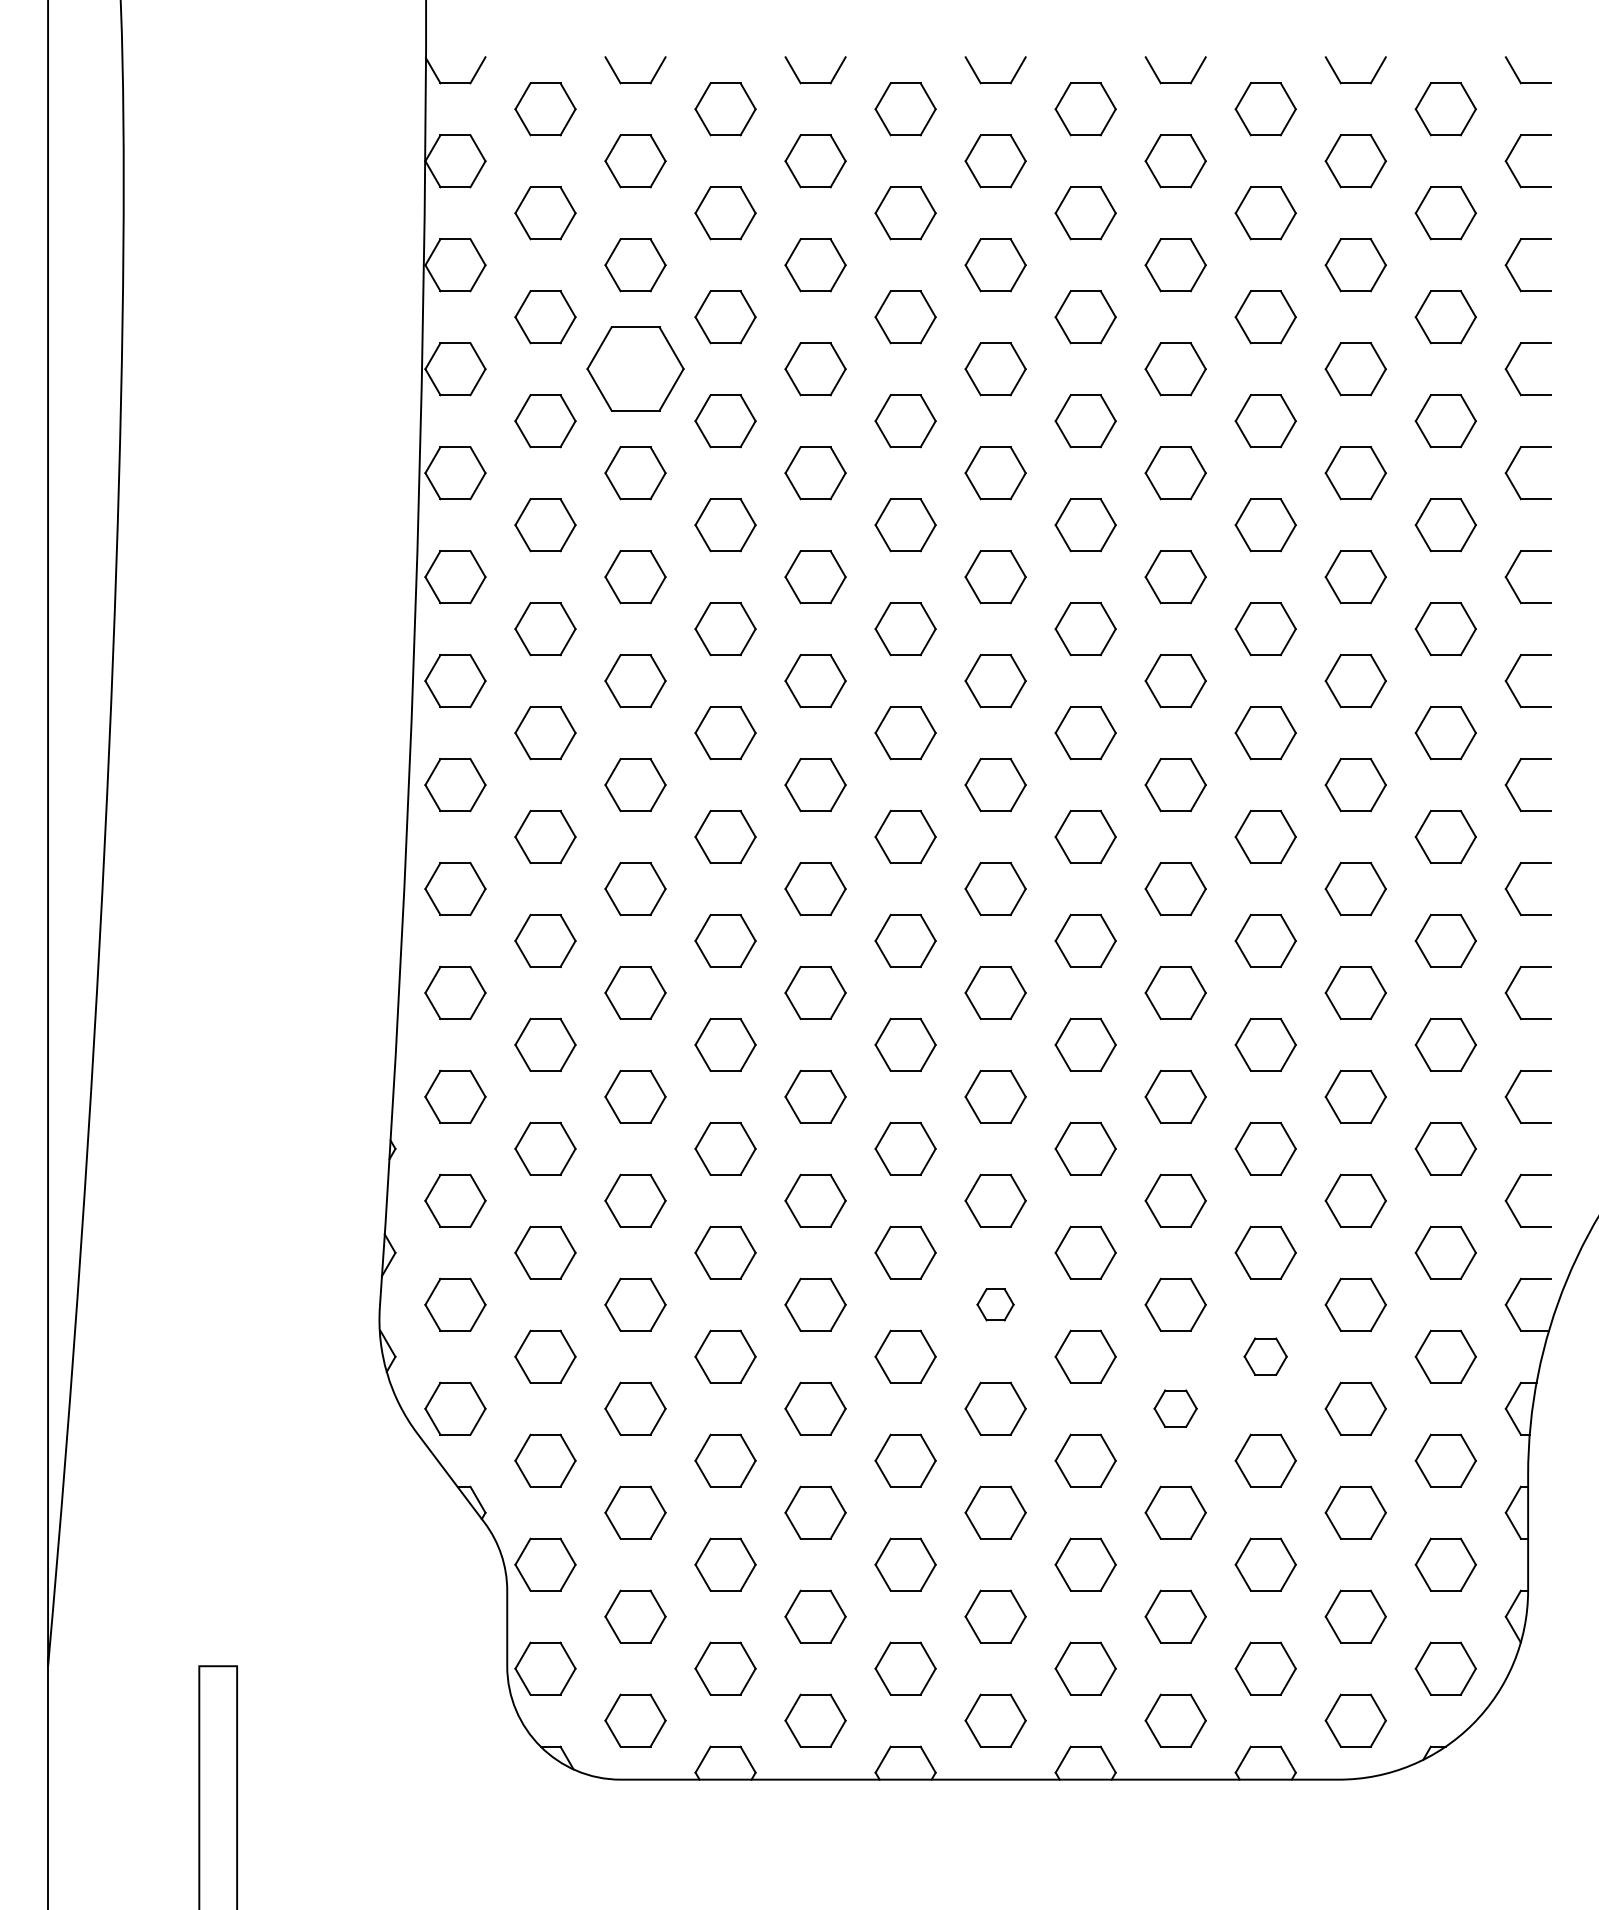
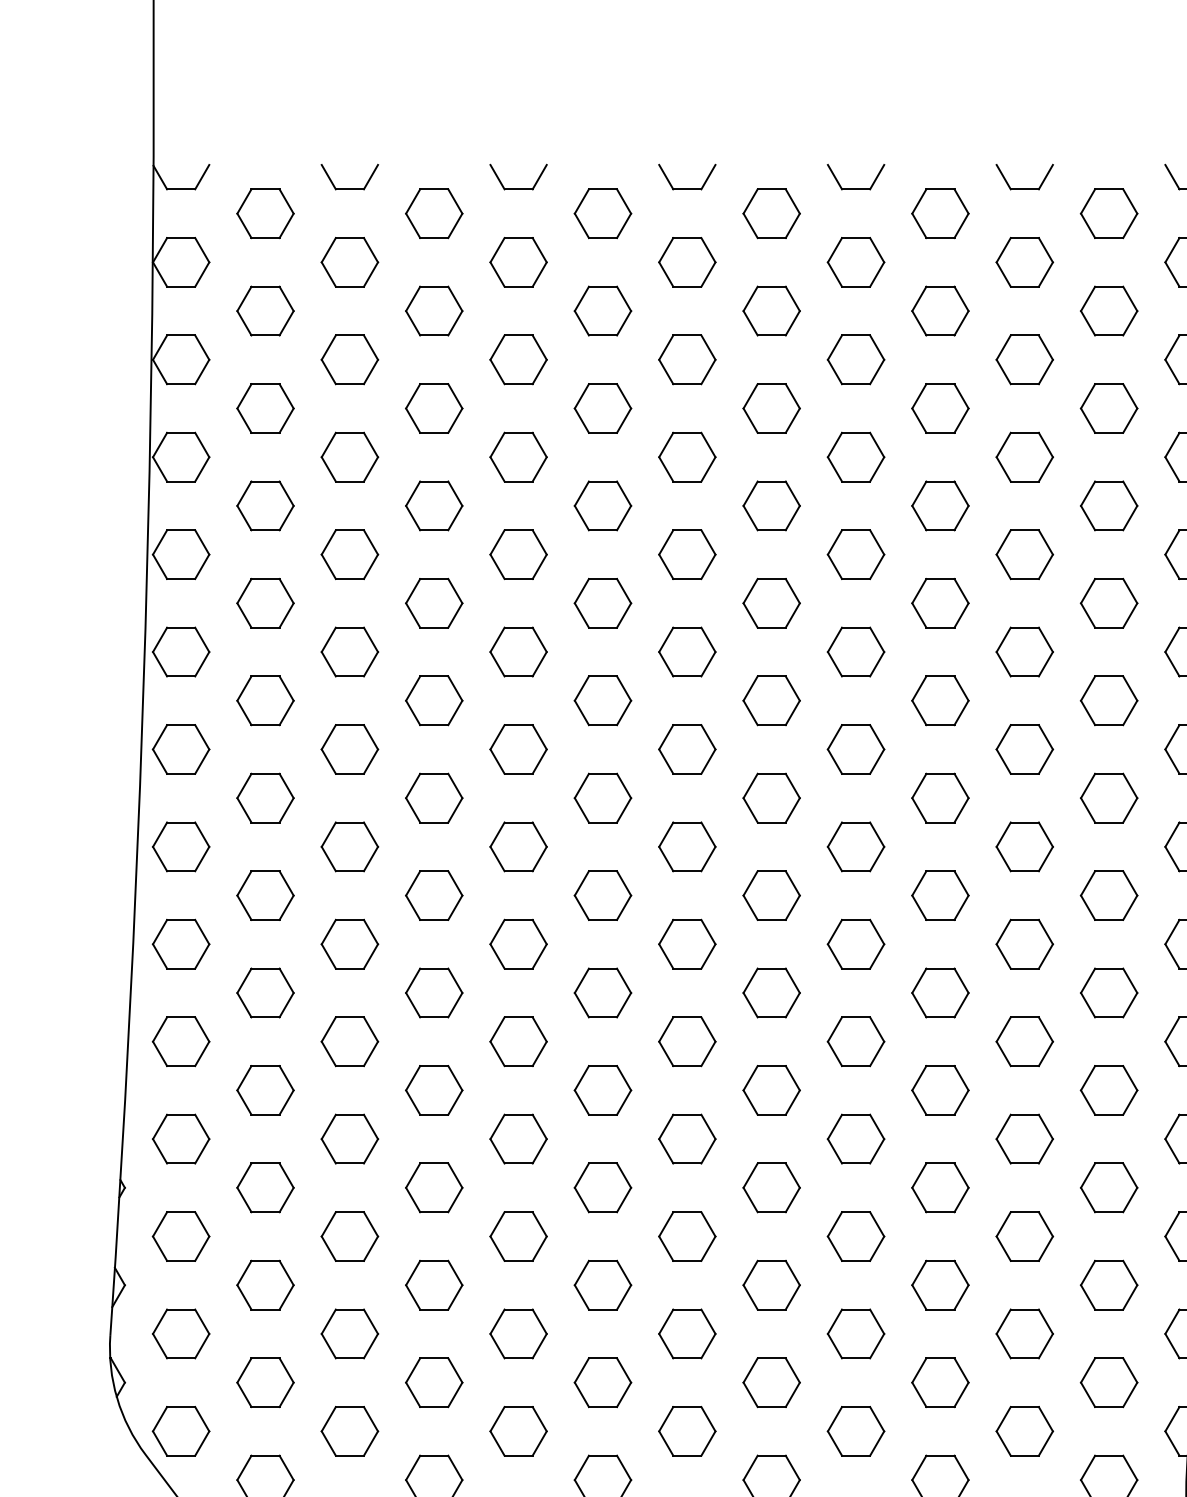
part: (635, 369) -> (349, 457), size x0.62
part: (995, 1304) -> (687, 1333), size x1.67
part: (1265, 1356) -> (940, 1382), size x1.43
part: (1175, 1408) -> (855, 1431), size x1.43

